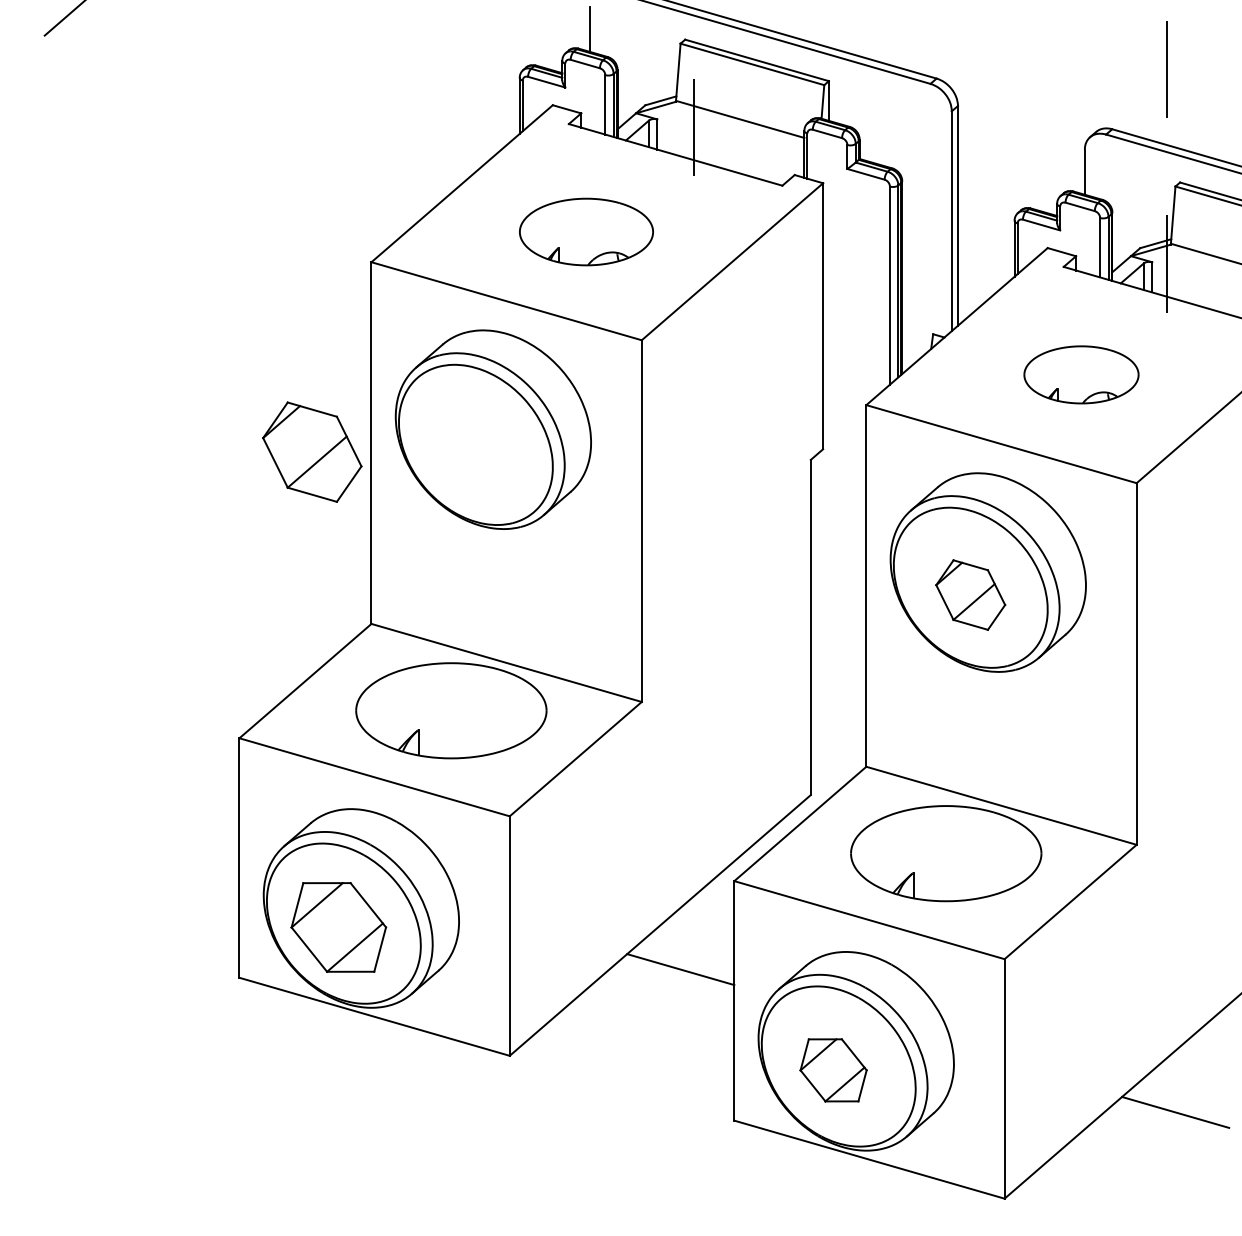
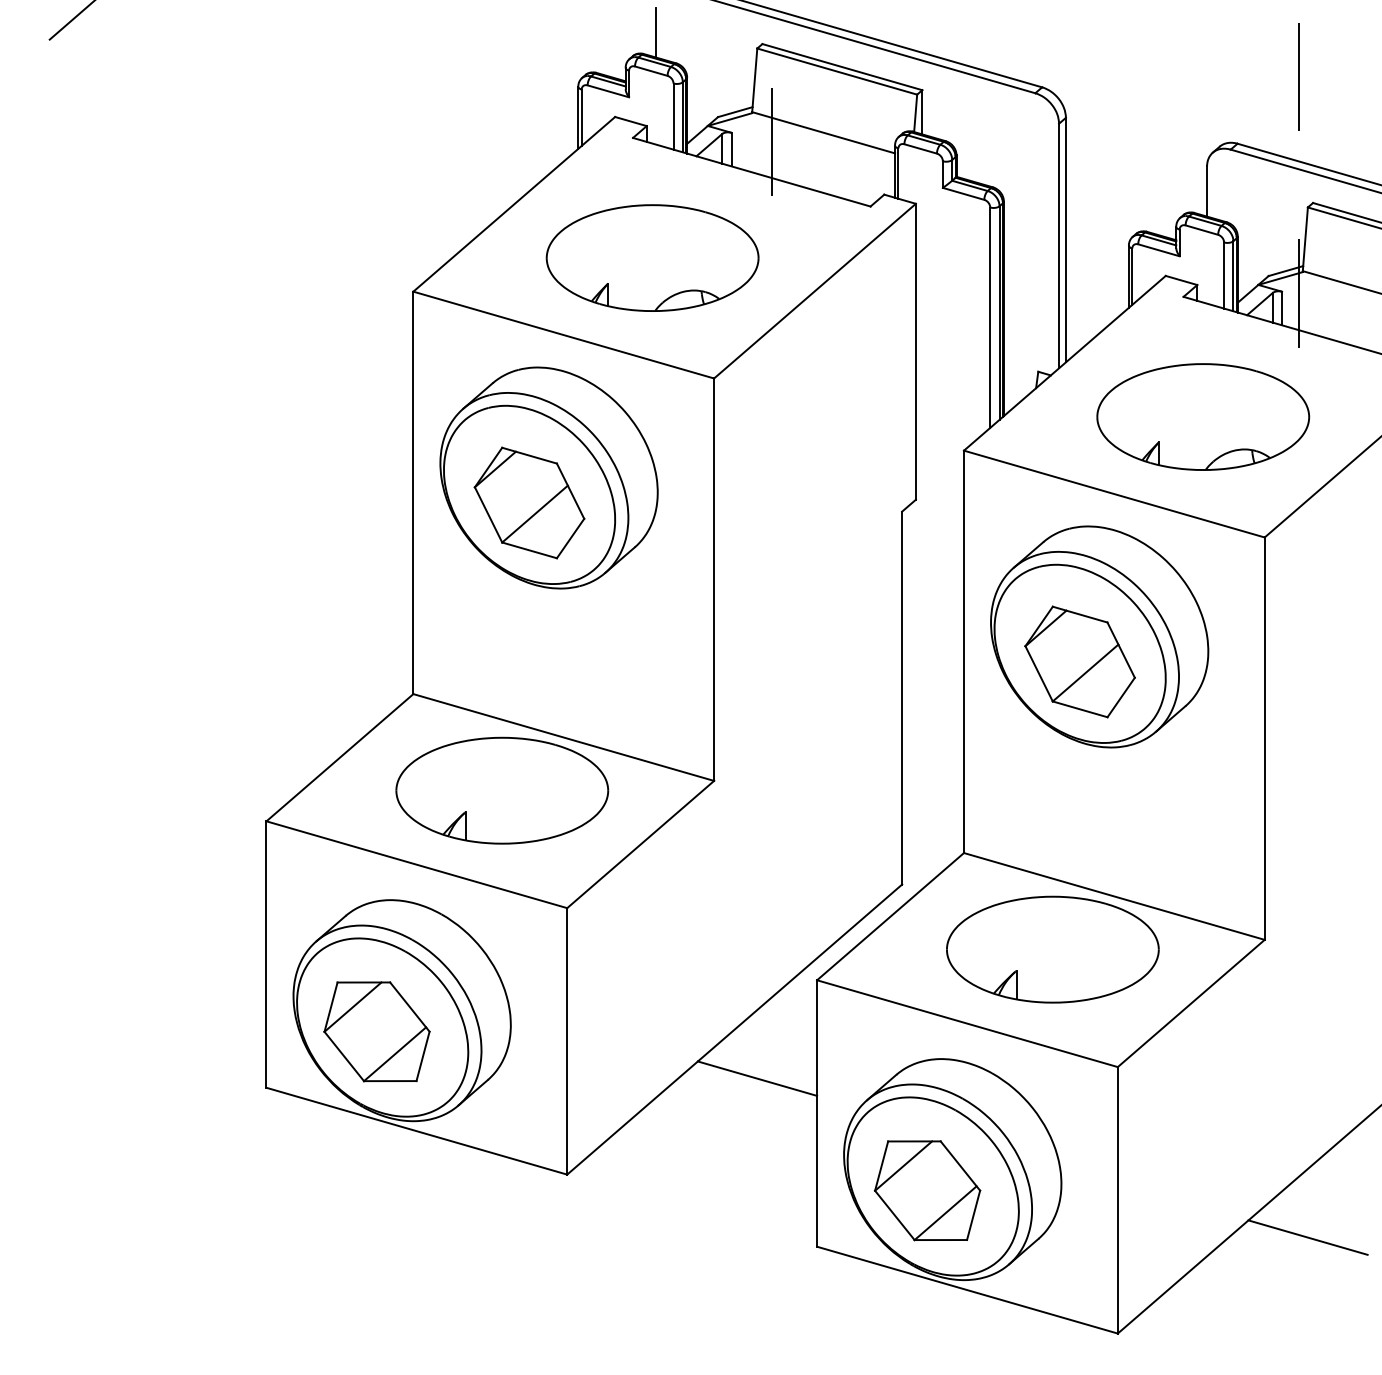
part: (586, 231) -> (652, 257), size x1.43
part: (1081, 374) -> (1203, 416), size x1.67
part: (312, 451) -> (529, 502), moved
part: (970, 594) -> (1079, 661), size x1.43
part: (833, 1070) -> (927, 1190), size x1.43

